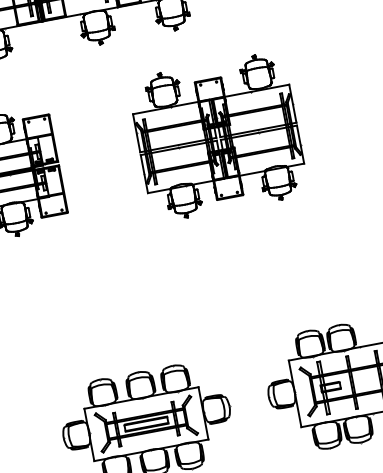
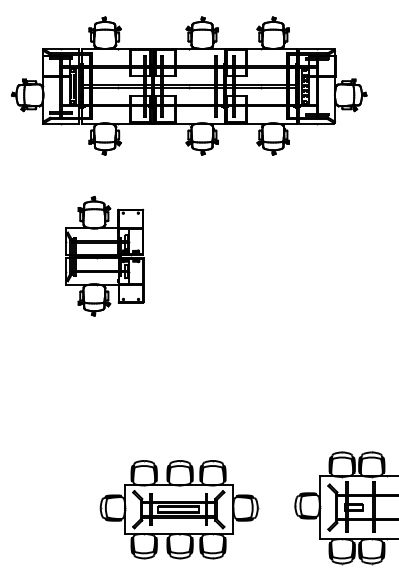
part: (218, 136) -> (294, 259), removed

